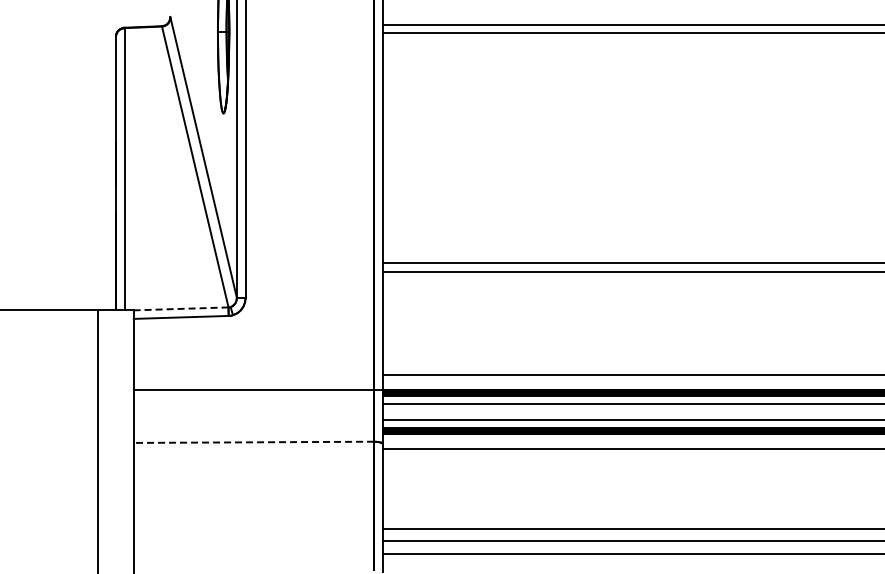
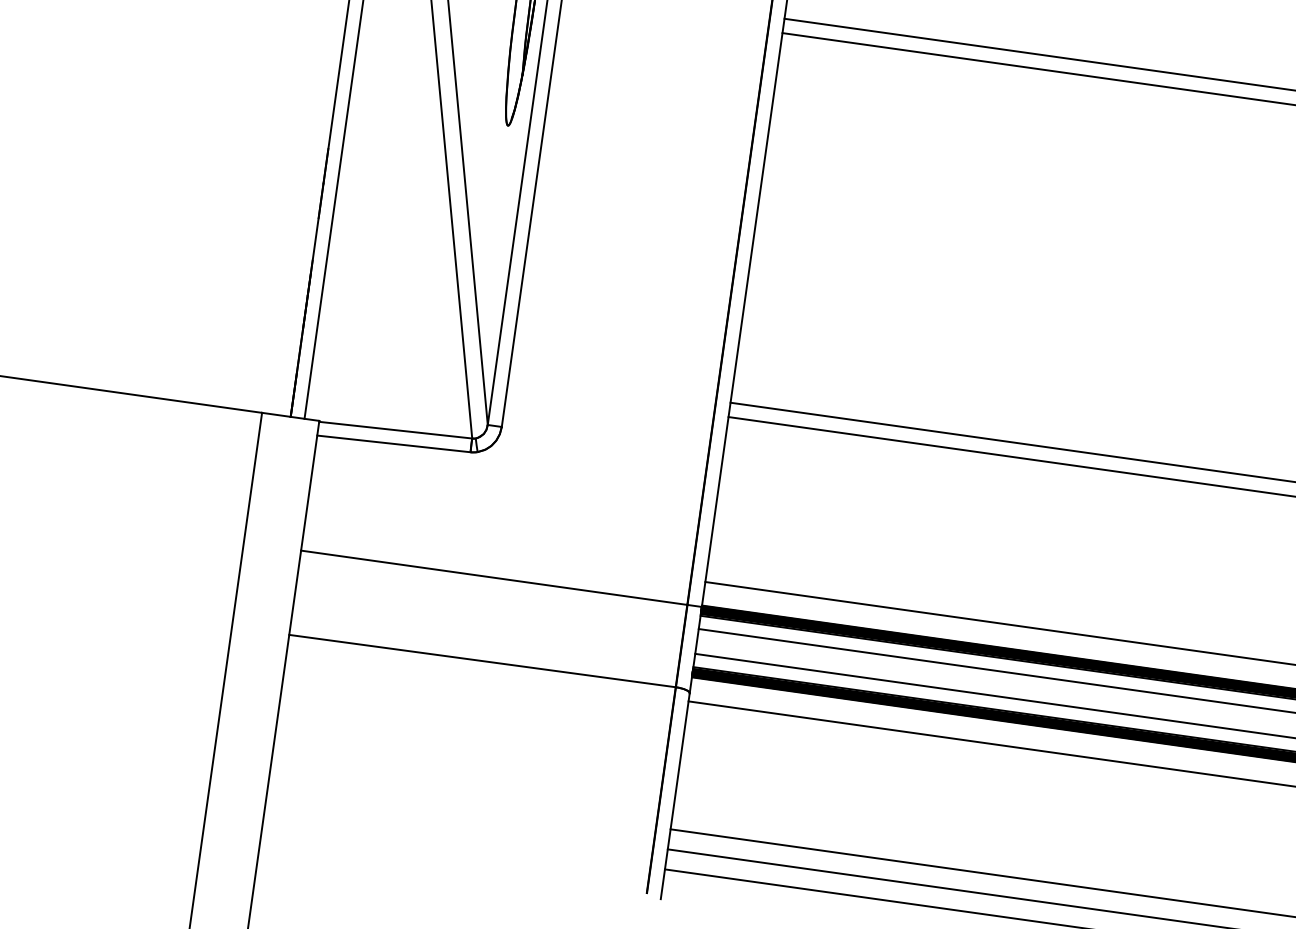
line: (180, 308) -> (394, 429), dashed -> solid
line: (253, 442) -> (481, 661), dashed -> solid

